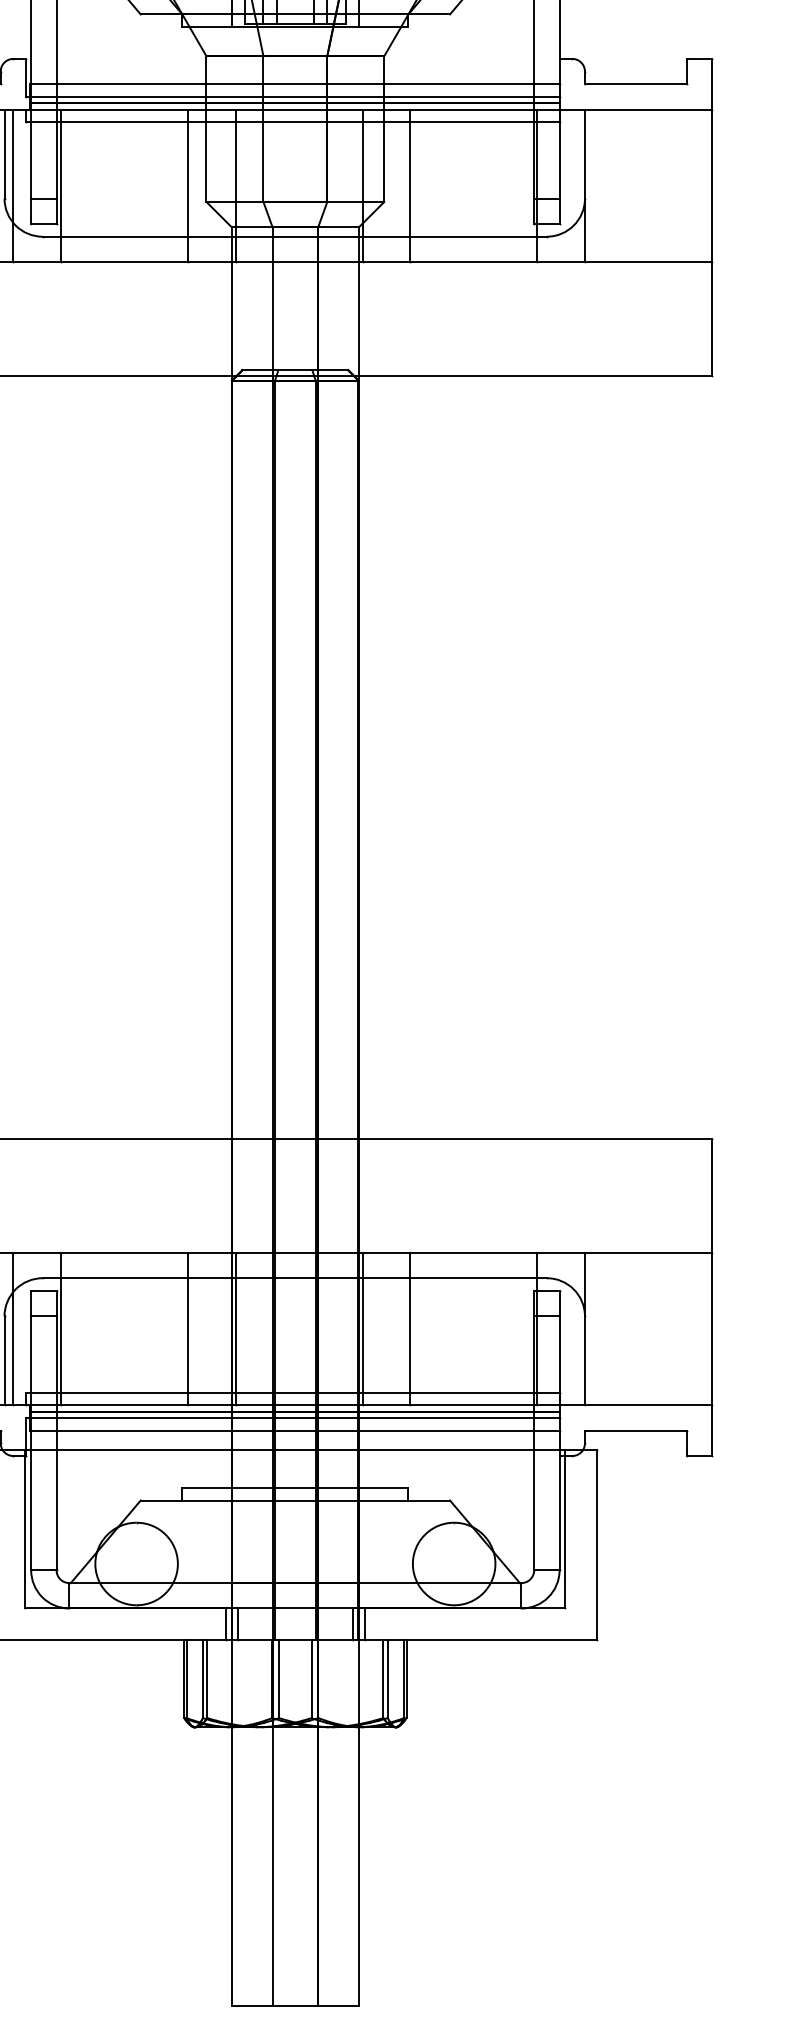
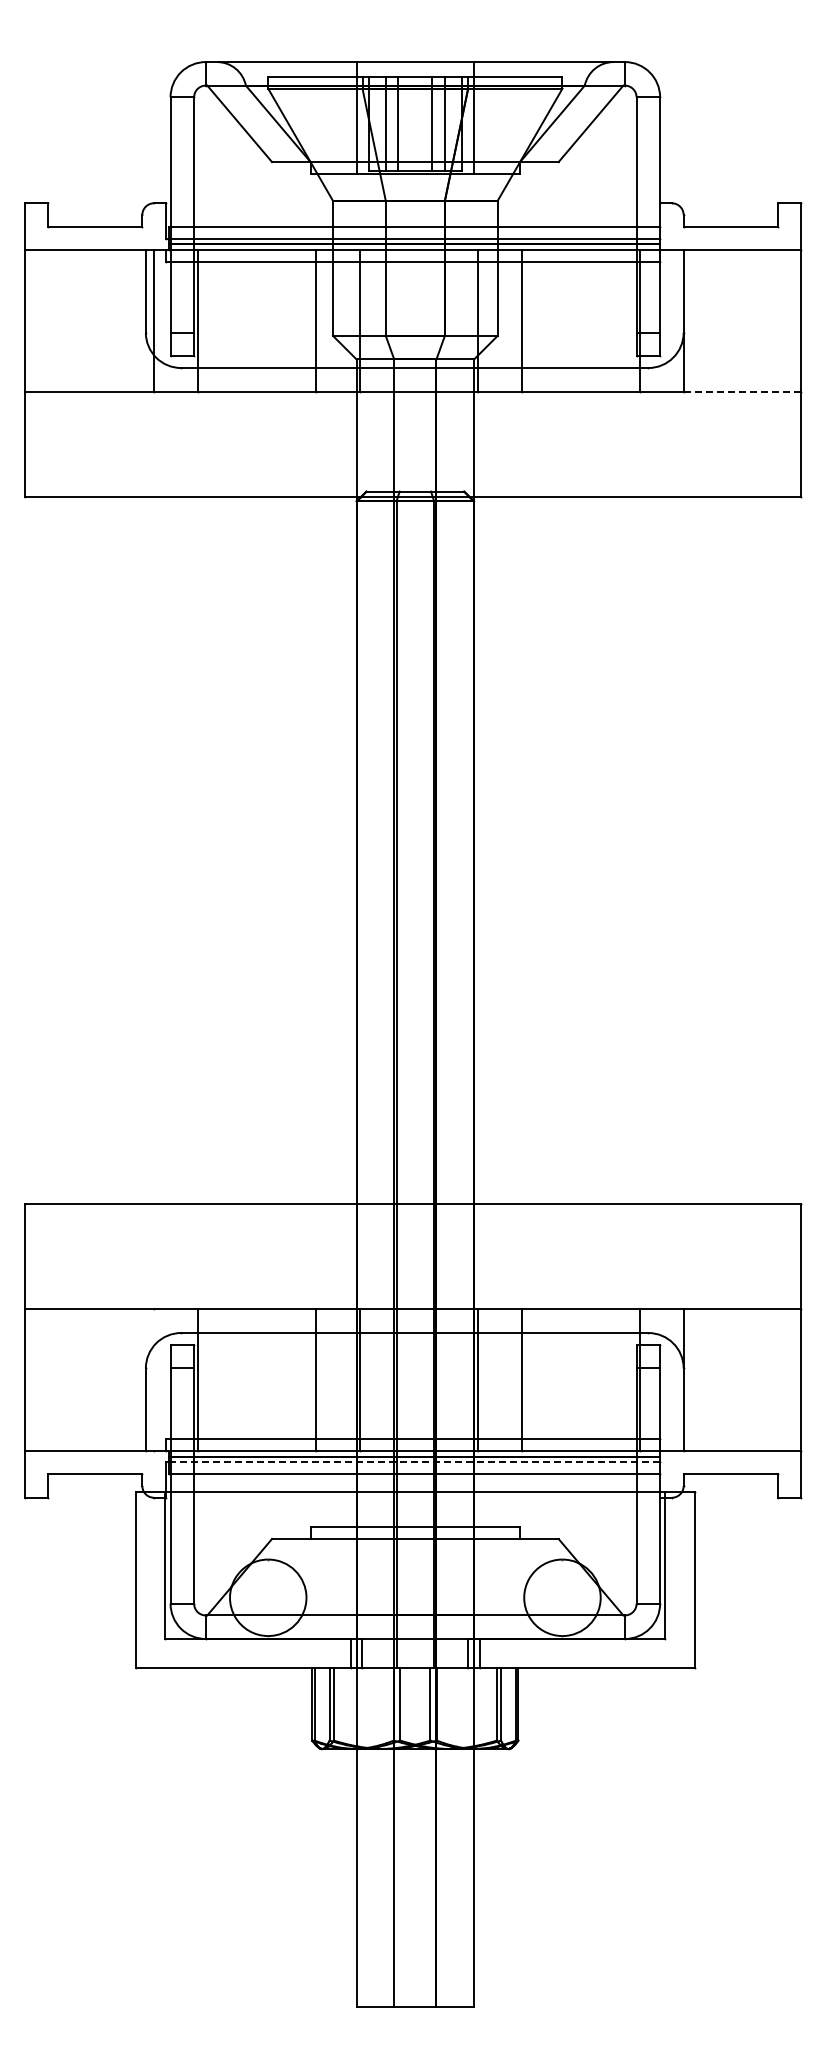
line: (648, 262) -> (742, 391), solid -> dashed
line: (13, 1328) -> (154, 1379), removed
line: (294, 1417) -> (414, 1462), solid -> dashed

